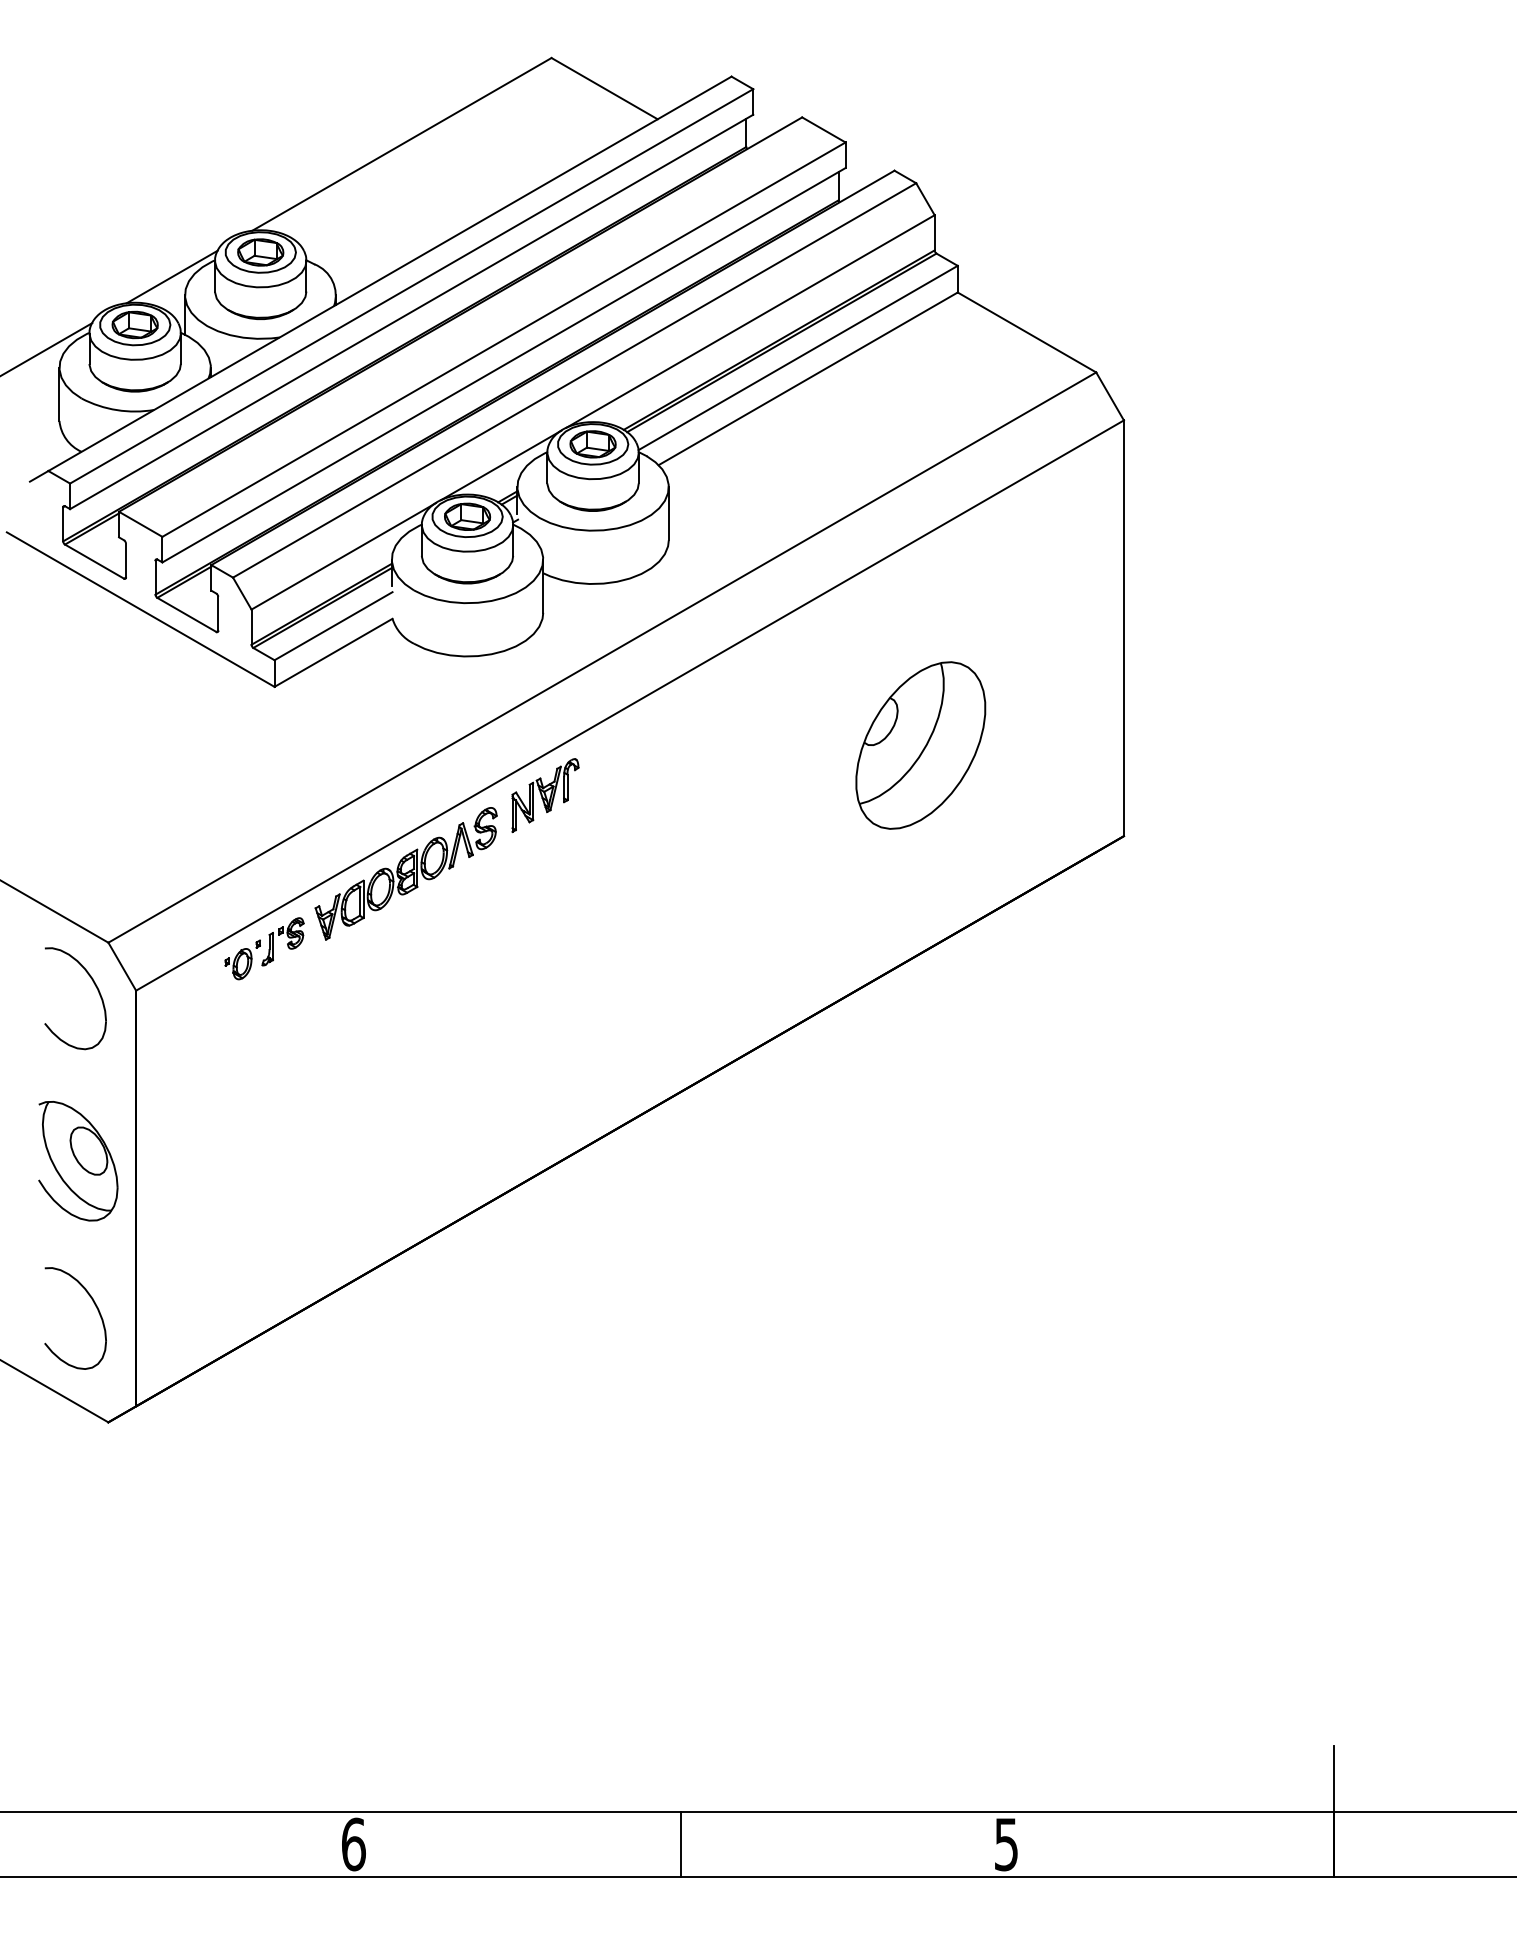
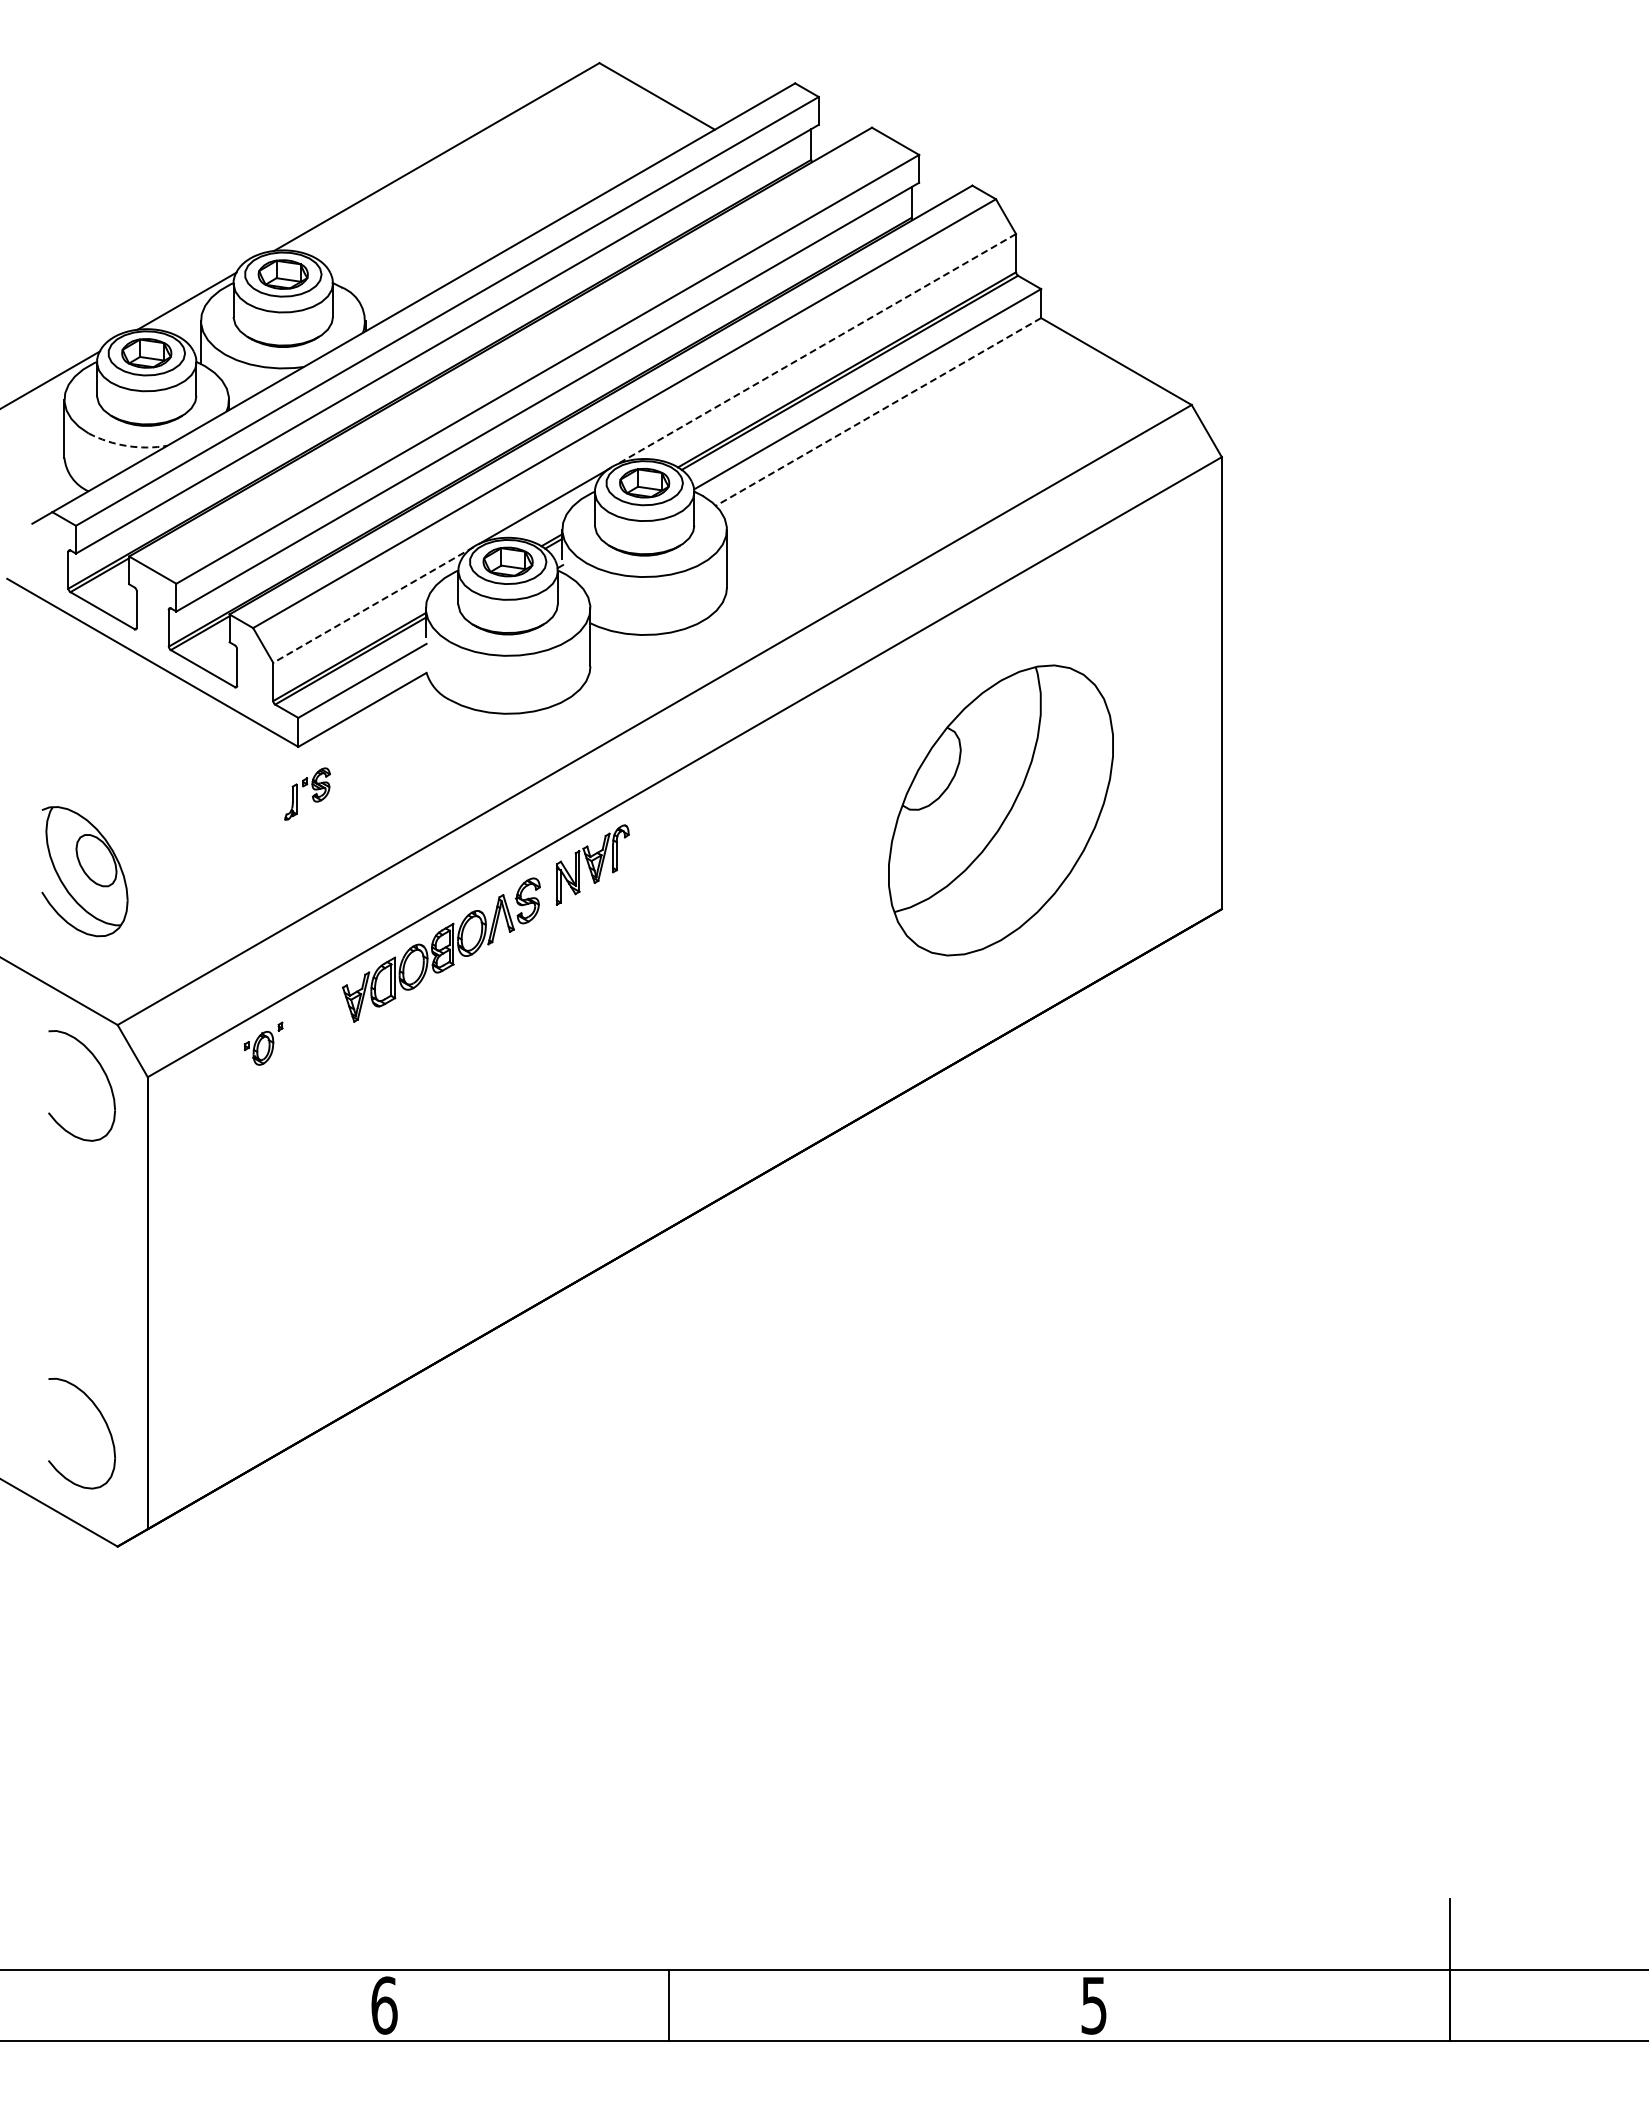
line: (750, 321) -> (815, 349), solid -> dashed
line: (808, 378) -> (878, 411), solid -> dashed
arc: (117, 409) -> (127, 445), solid -> dashed
line: (343, 555) -> (373, 604), solid -> dashed
part: (920, 745) -> (1000, 810), size x1.6
part: (283, 941) -> (307, 793), moved
part: (77, 1161) -> (84, 871), moved
line: (680, 1843) -> (668, 2004), moved

